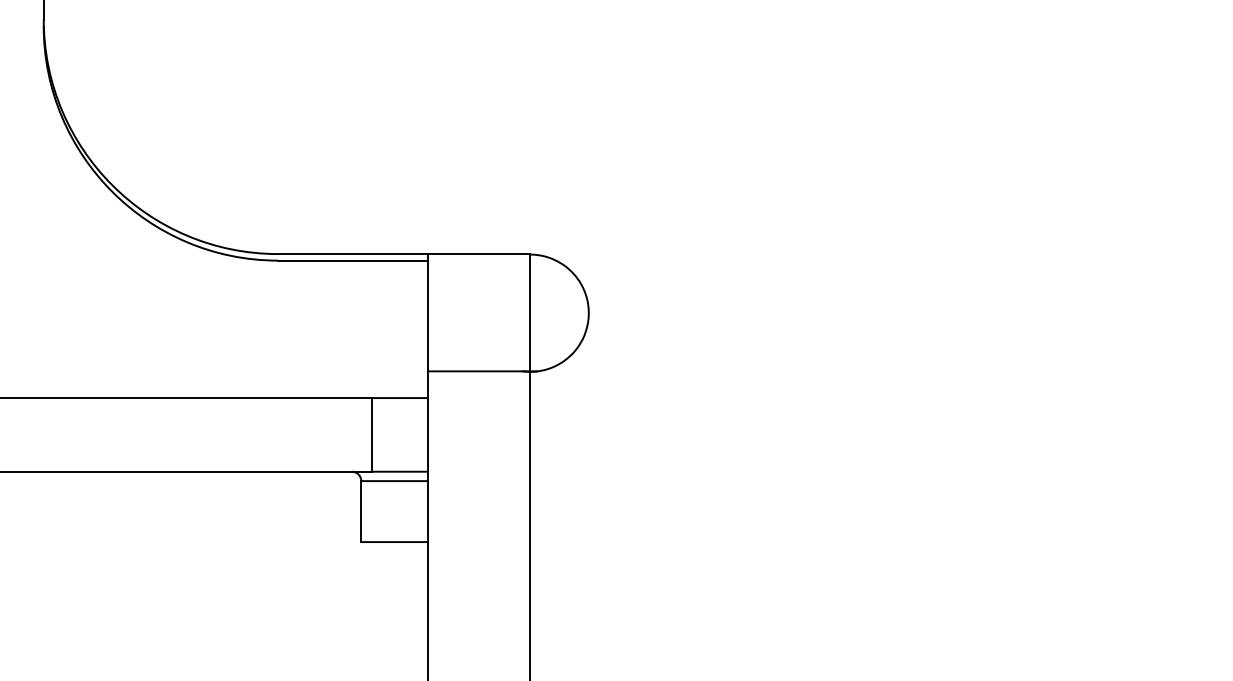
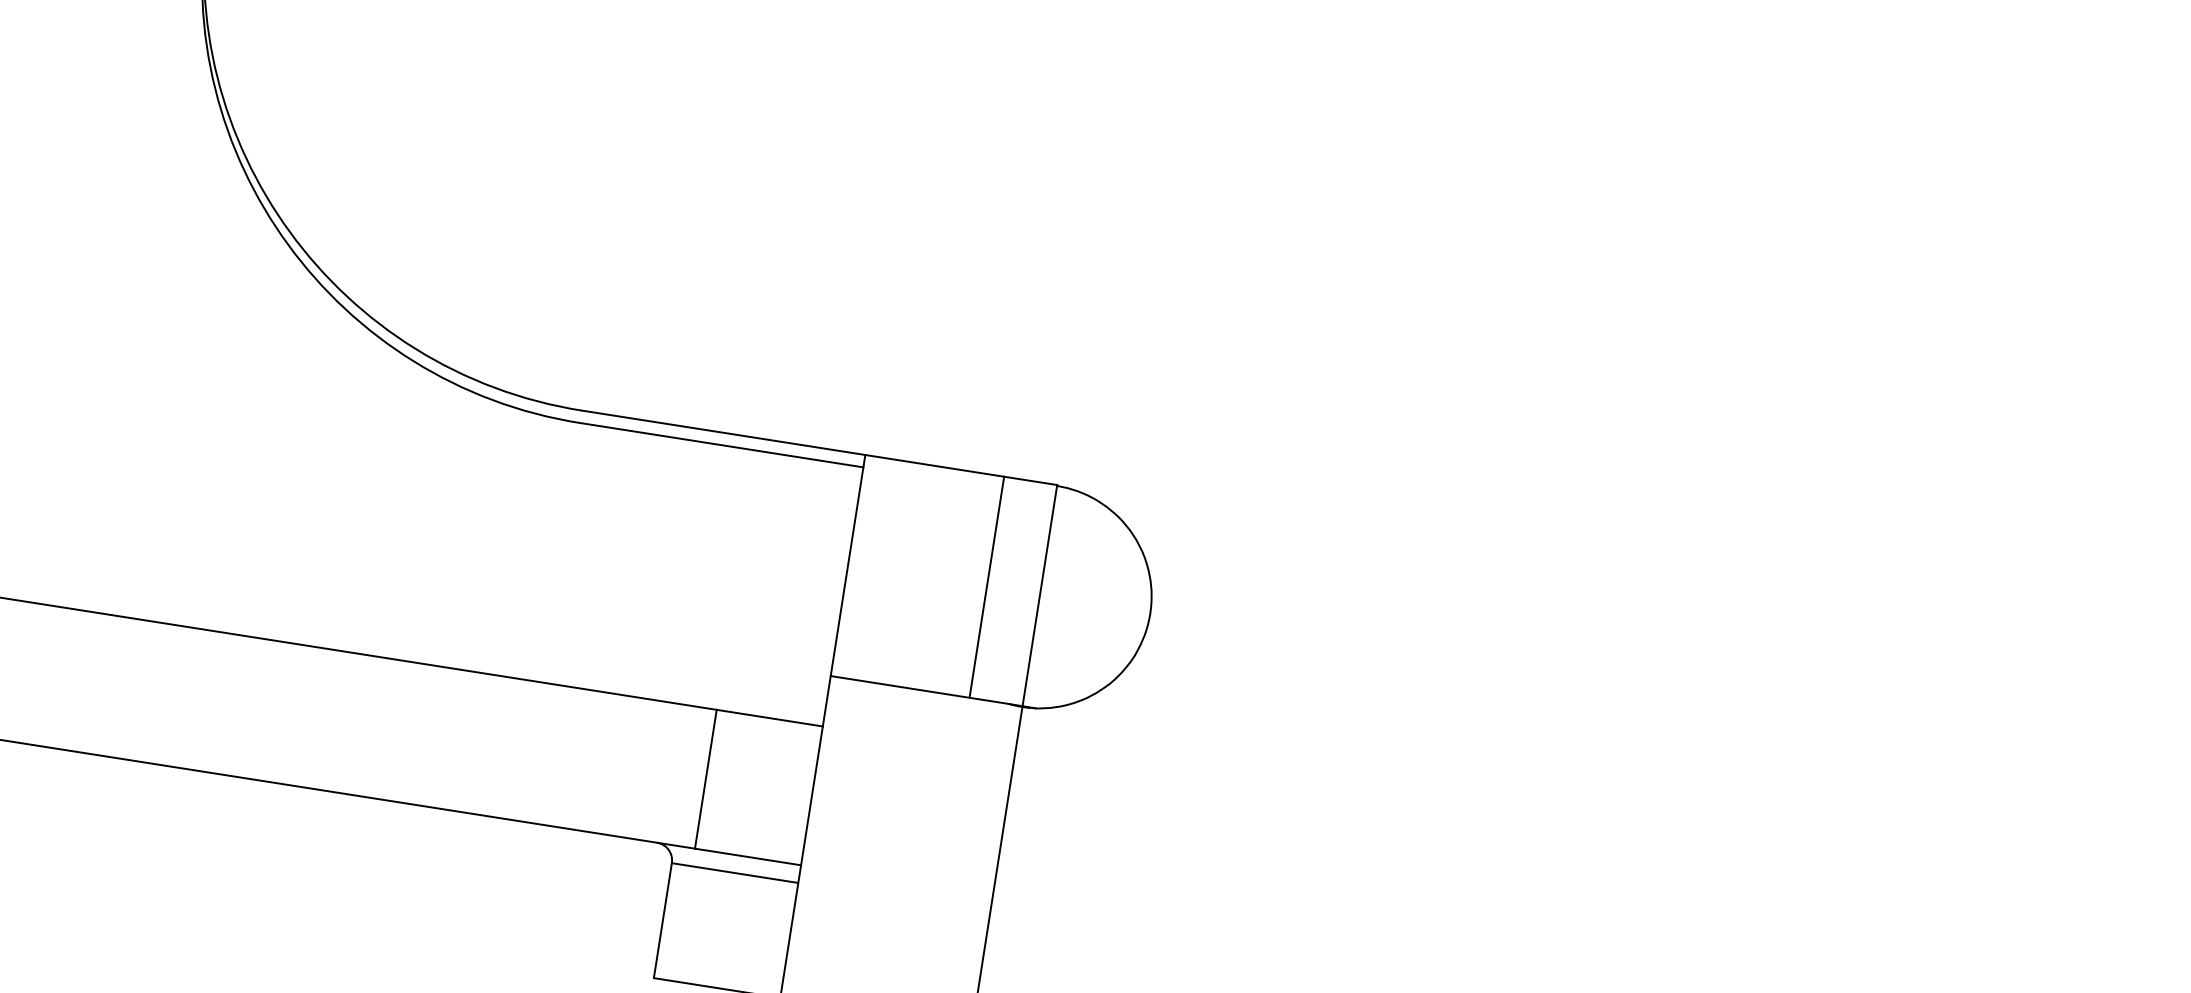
line: (502, 312) -> (987, 586), added

